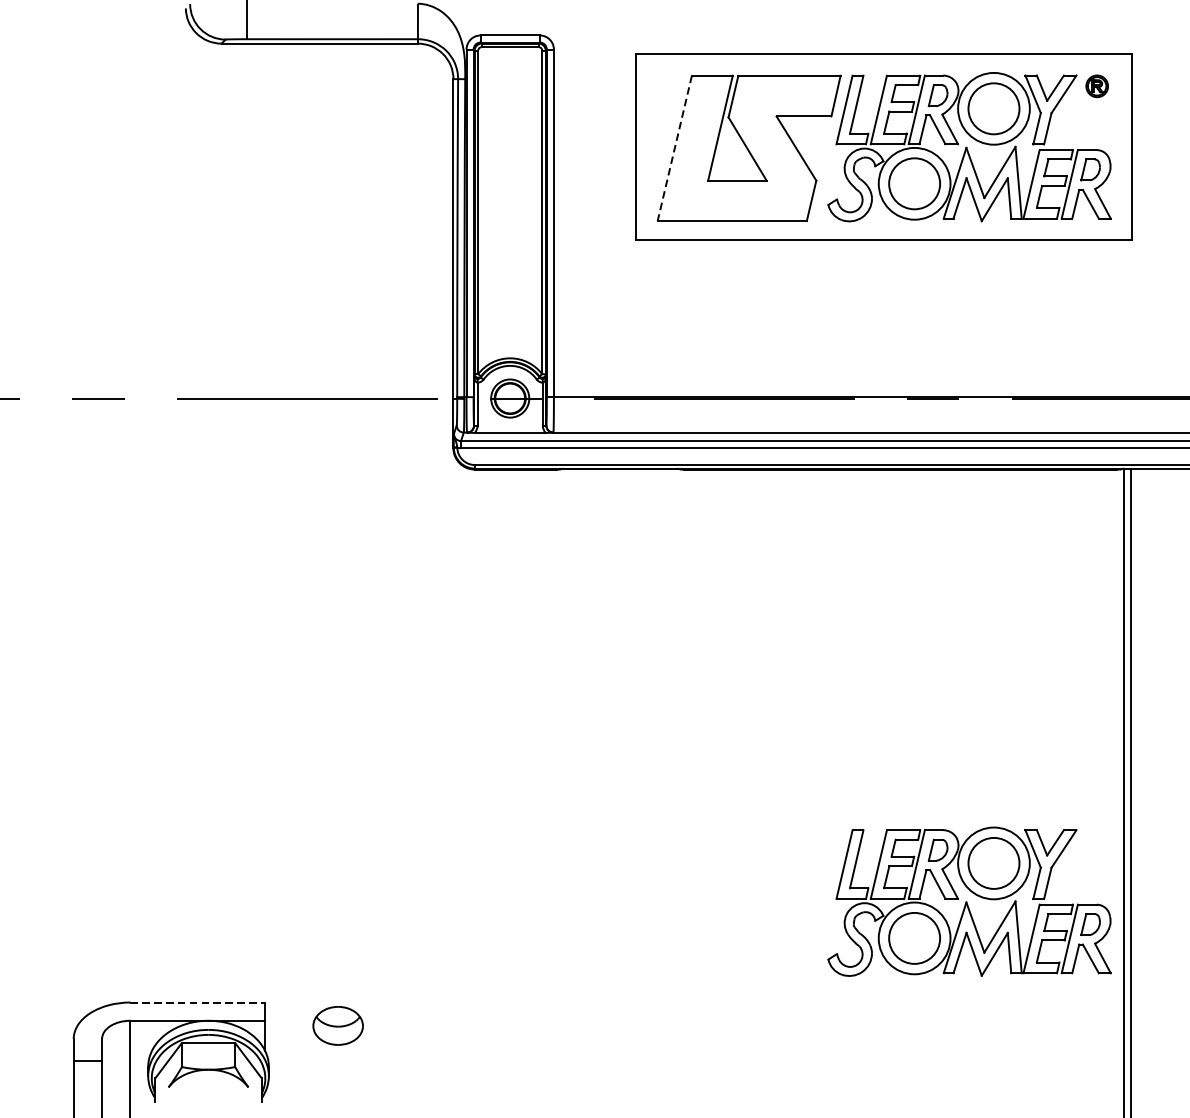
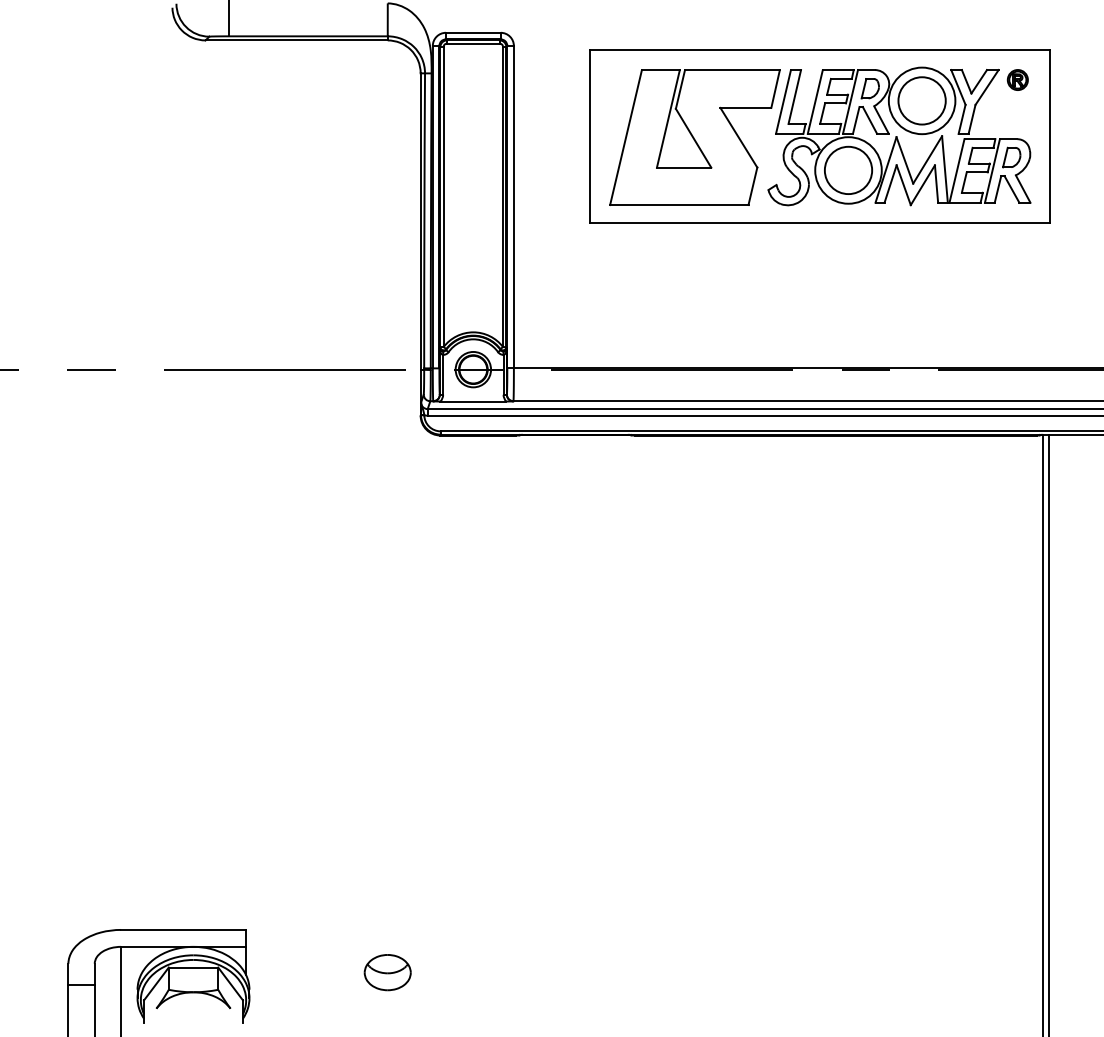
line: (674, 149) -> (625, 138), dashed -> solid
part: (969, 901) -> (899, 836), removed
line: (197, 1002) -> (183, 929), dashed -> solid
part: (337, 1025) -> (387, 972), moved

